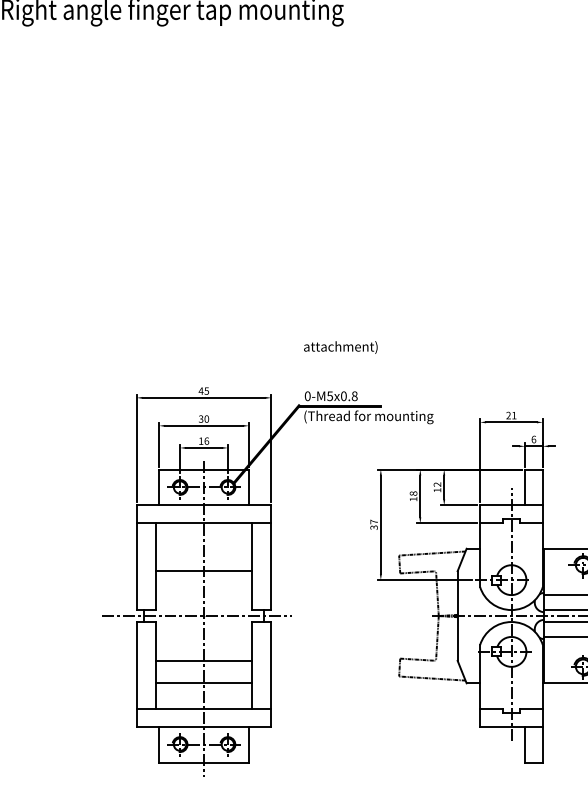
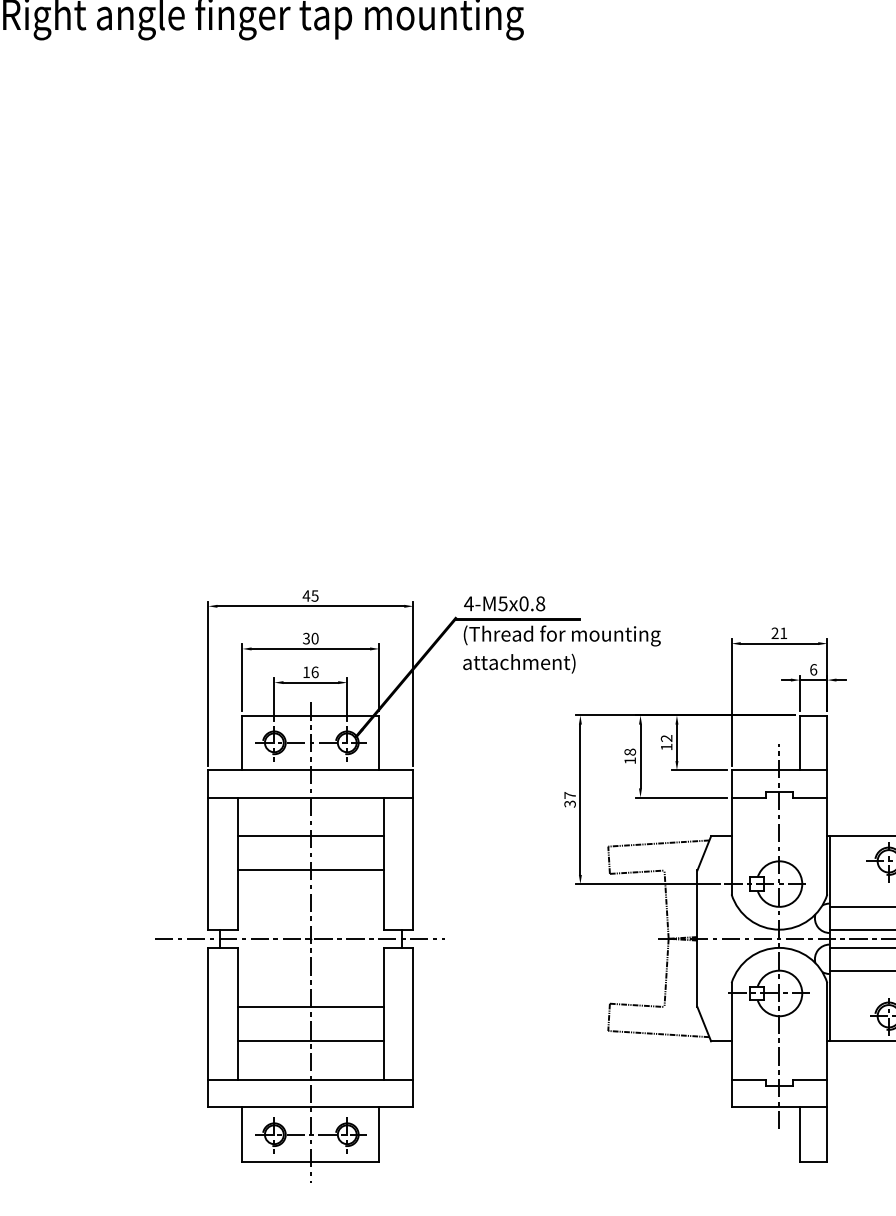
text: (340, 347) -> (518, 663), moved
text: (307, 396) -> (468, 604), 0-M5x0.8 -> 4-M5x0.8
line: (203, 548) -> (310, 835), added

